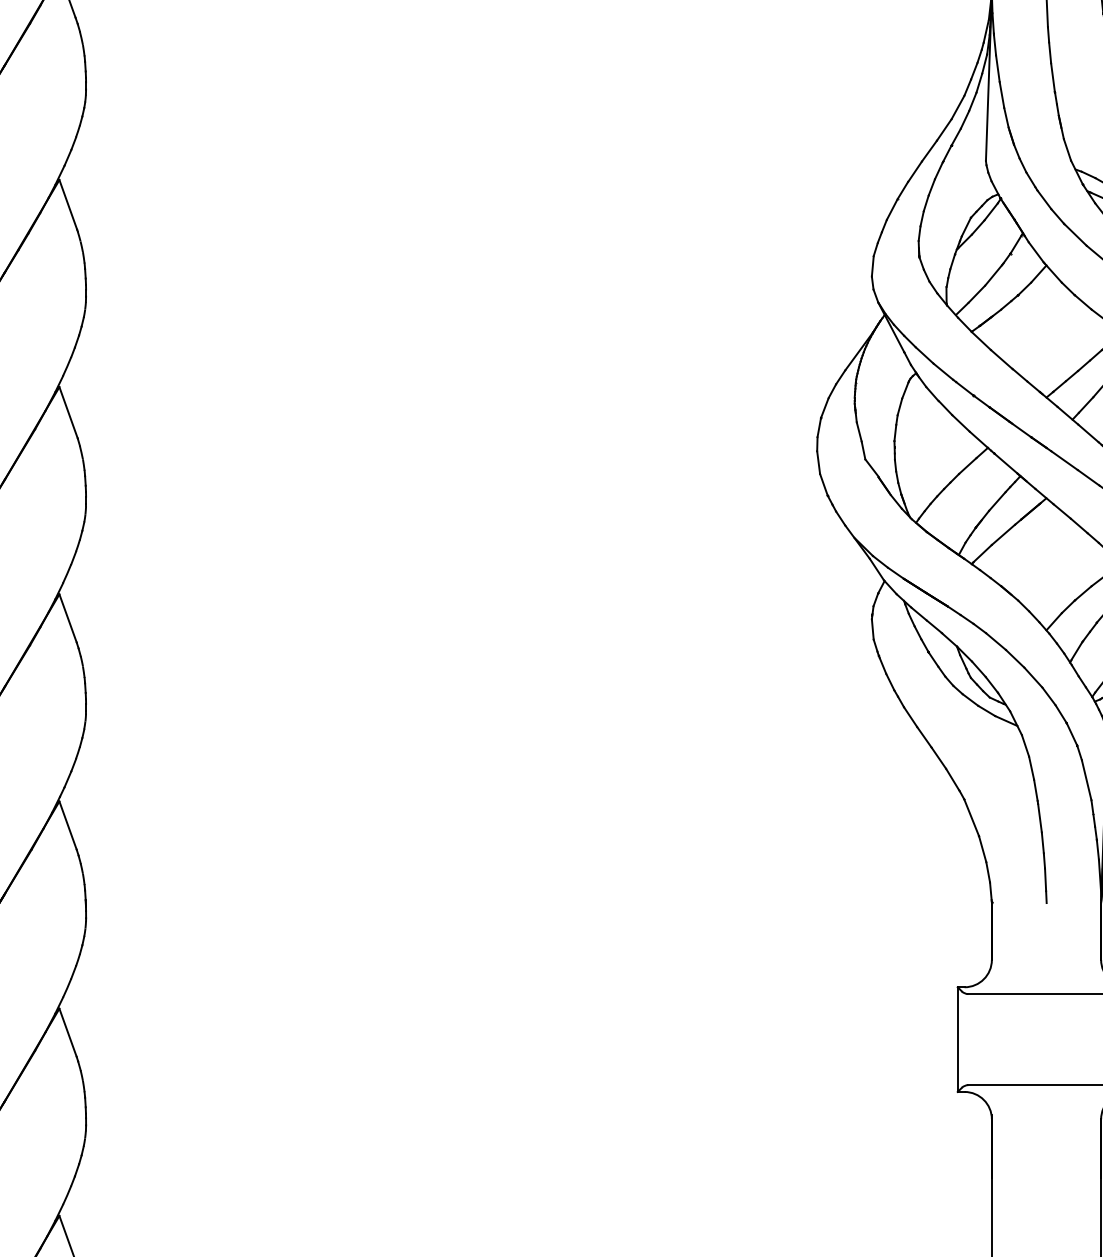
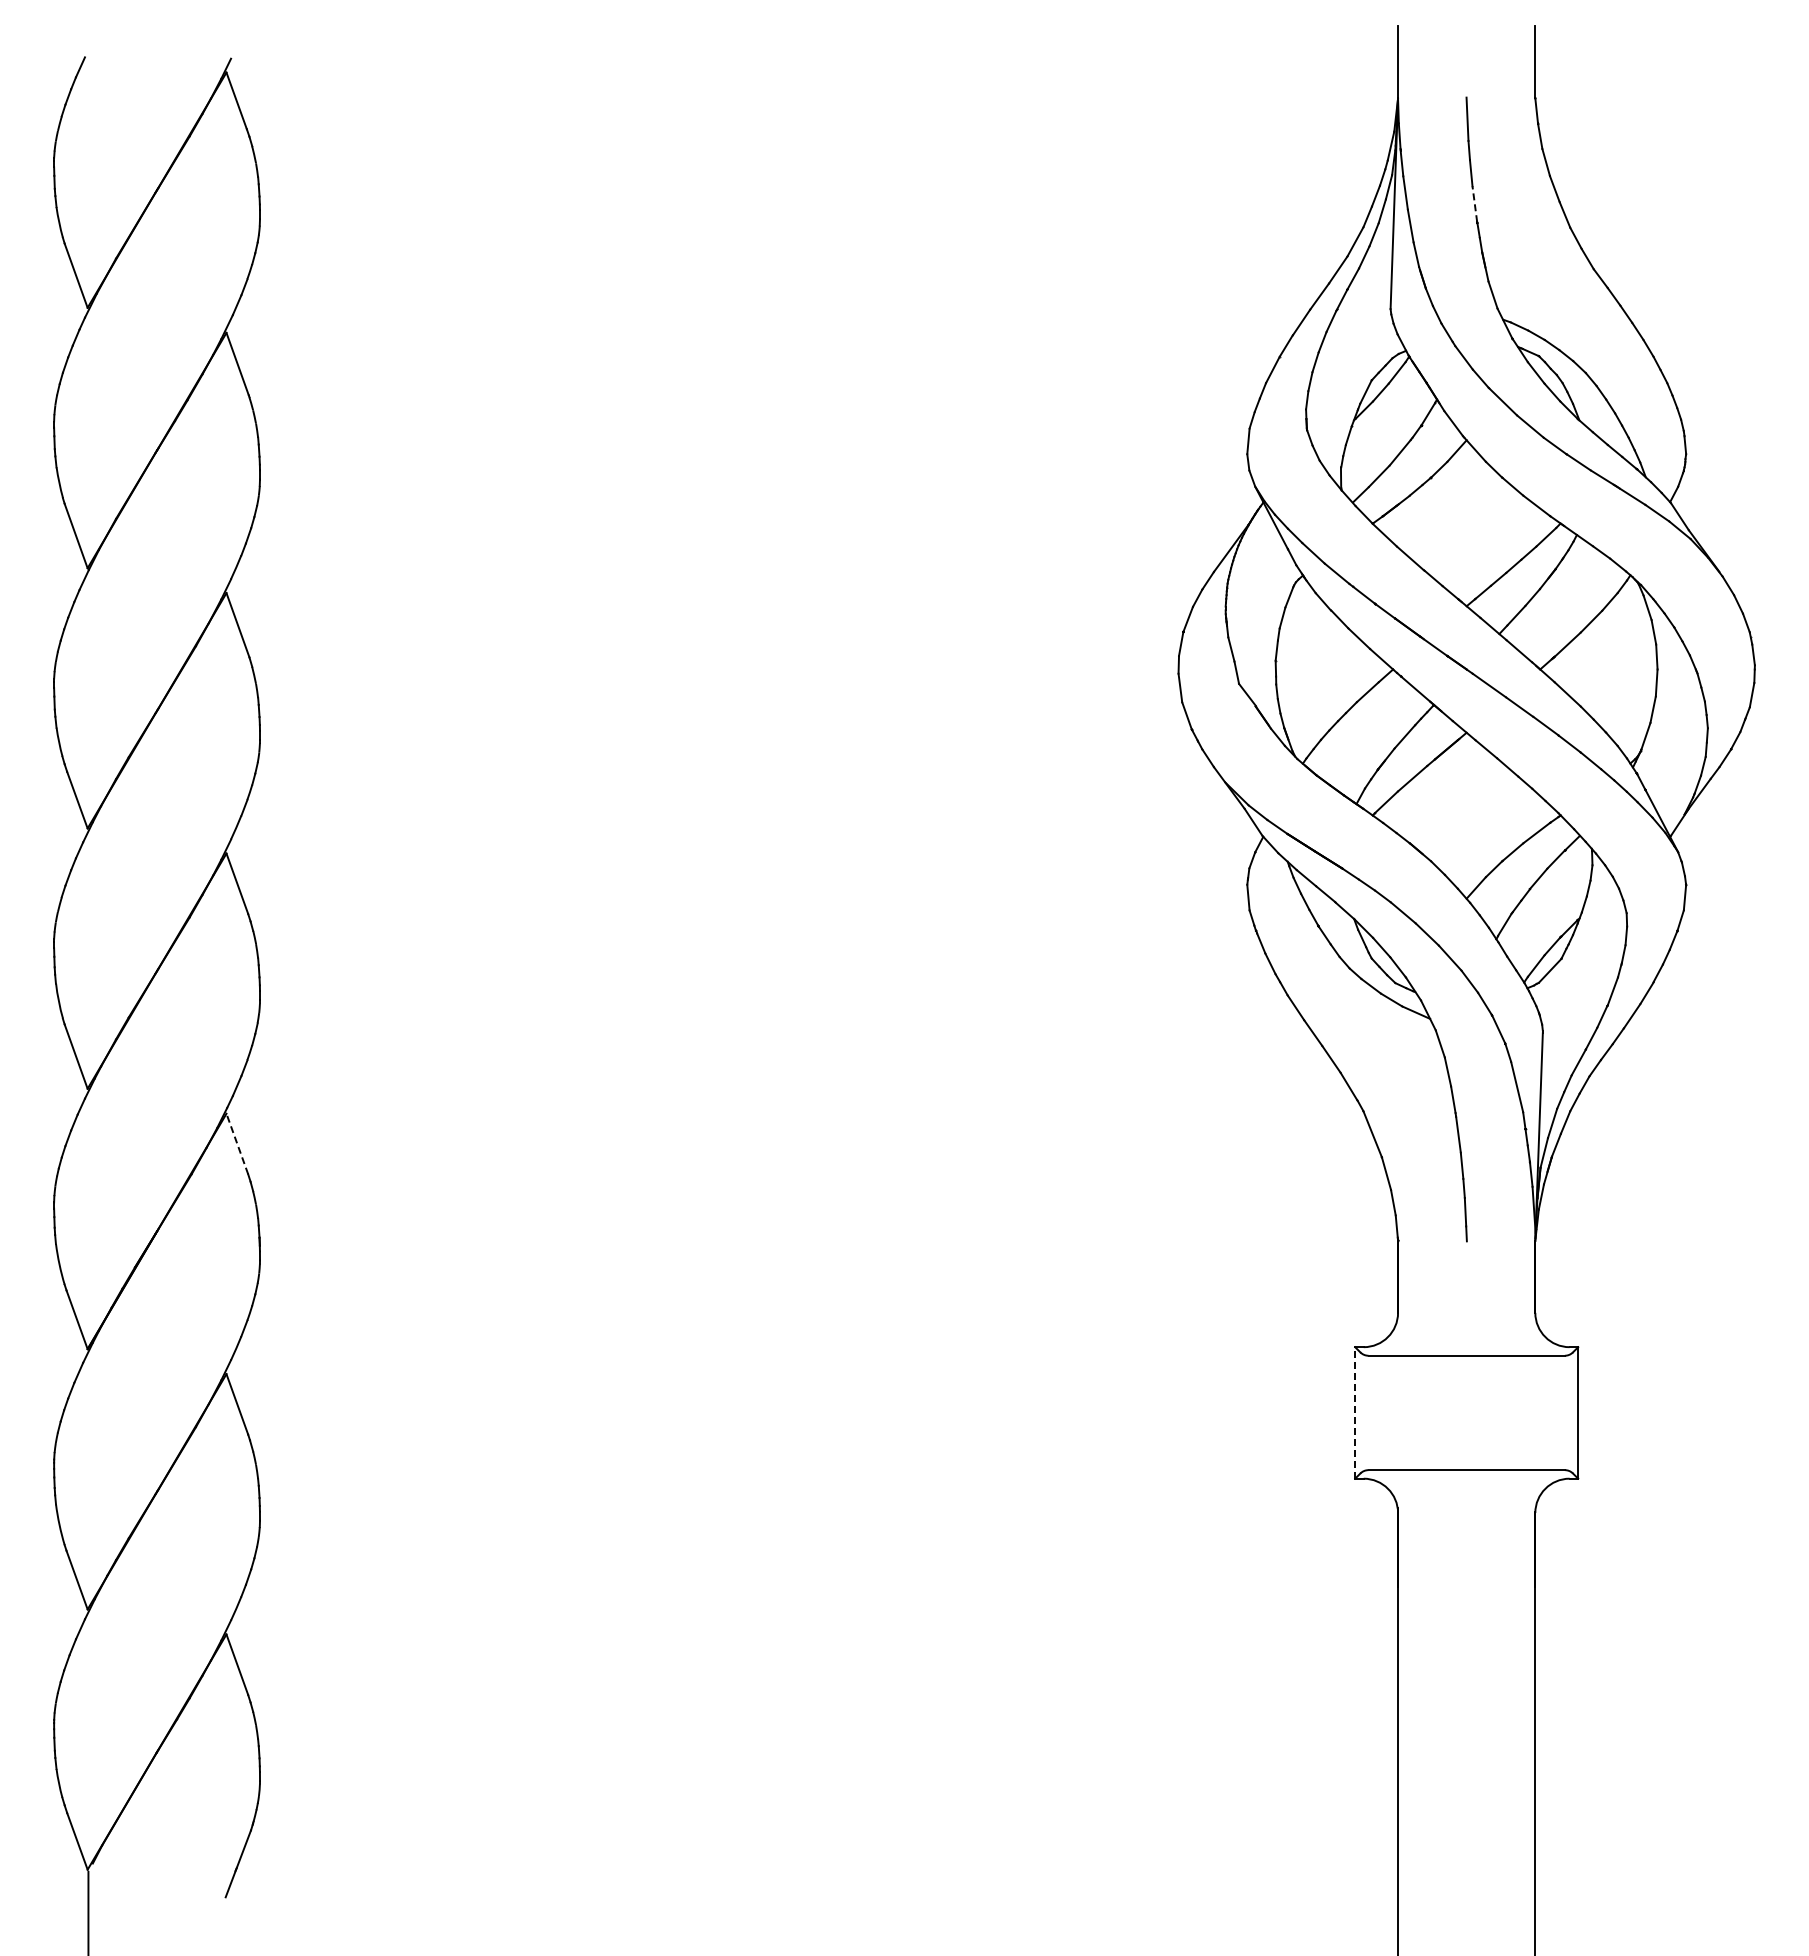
line: (1052, 77) -> (1474, 203), solid -> dashed
line: (68, 825) -> (237, 1143), solid -> dashed
line: (958, 1039) -> (1355, 1412), solid -> dashed

